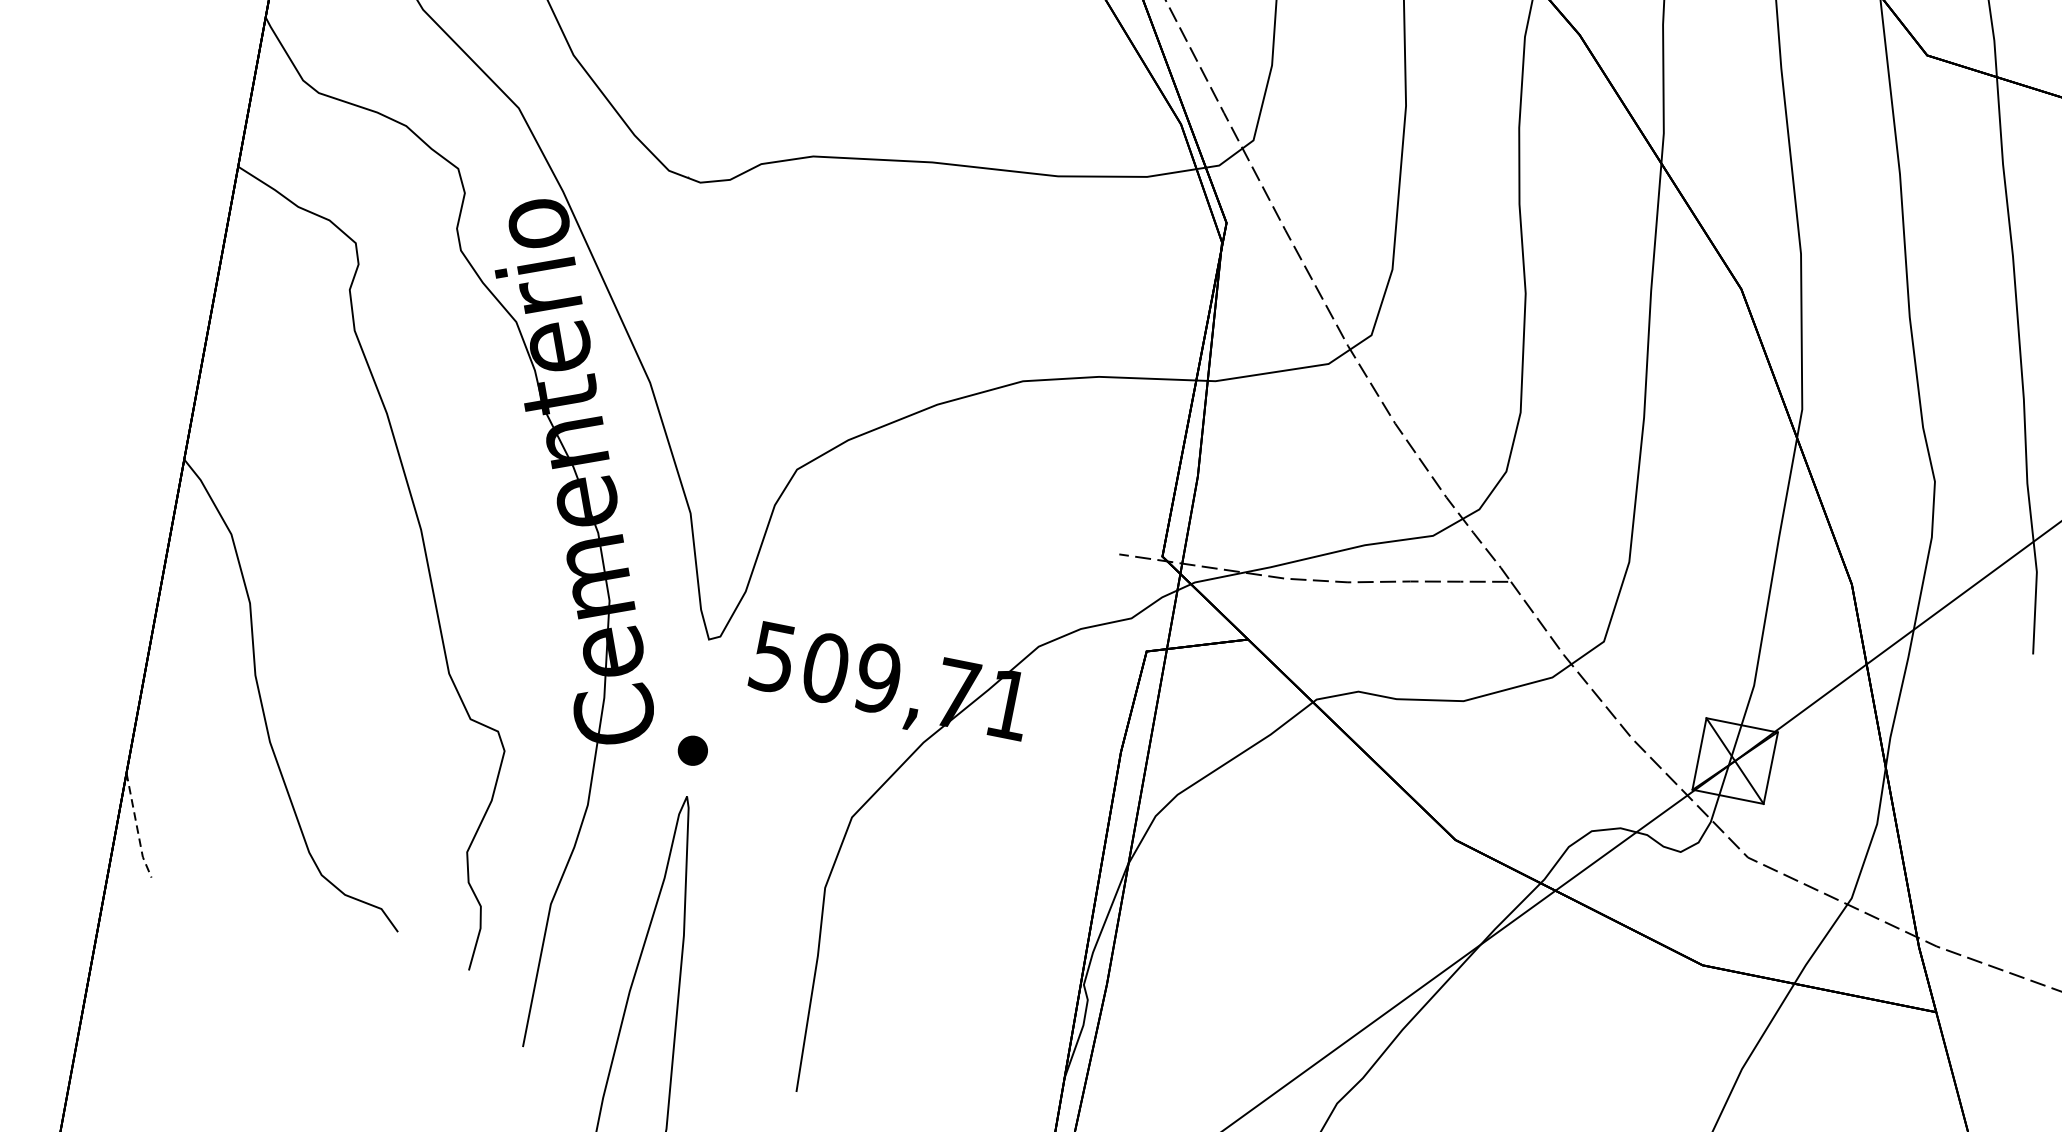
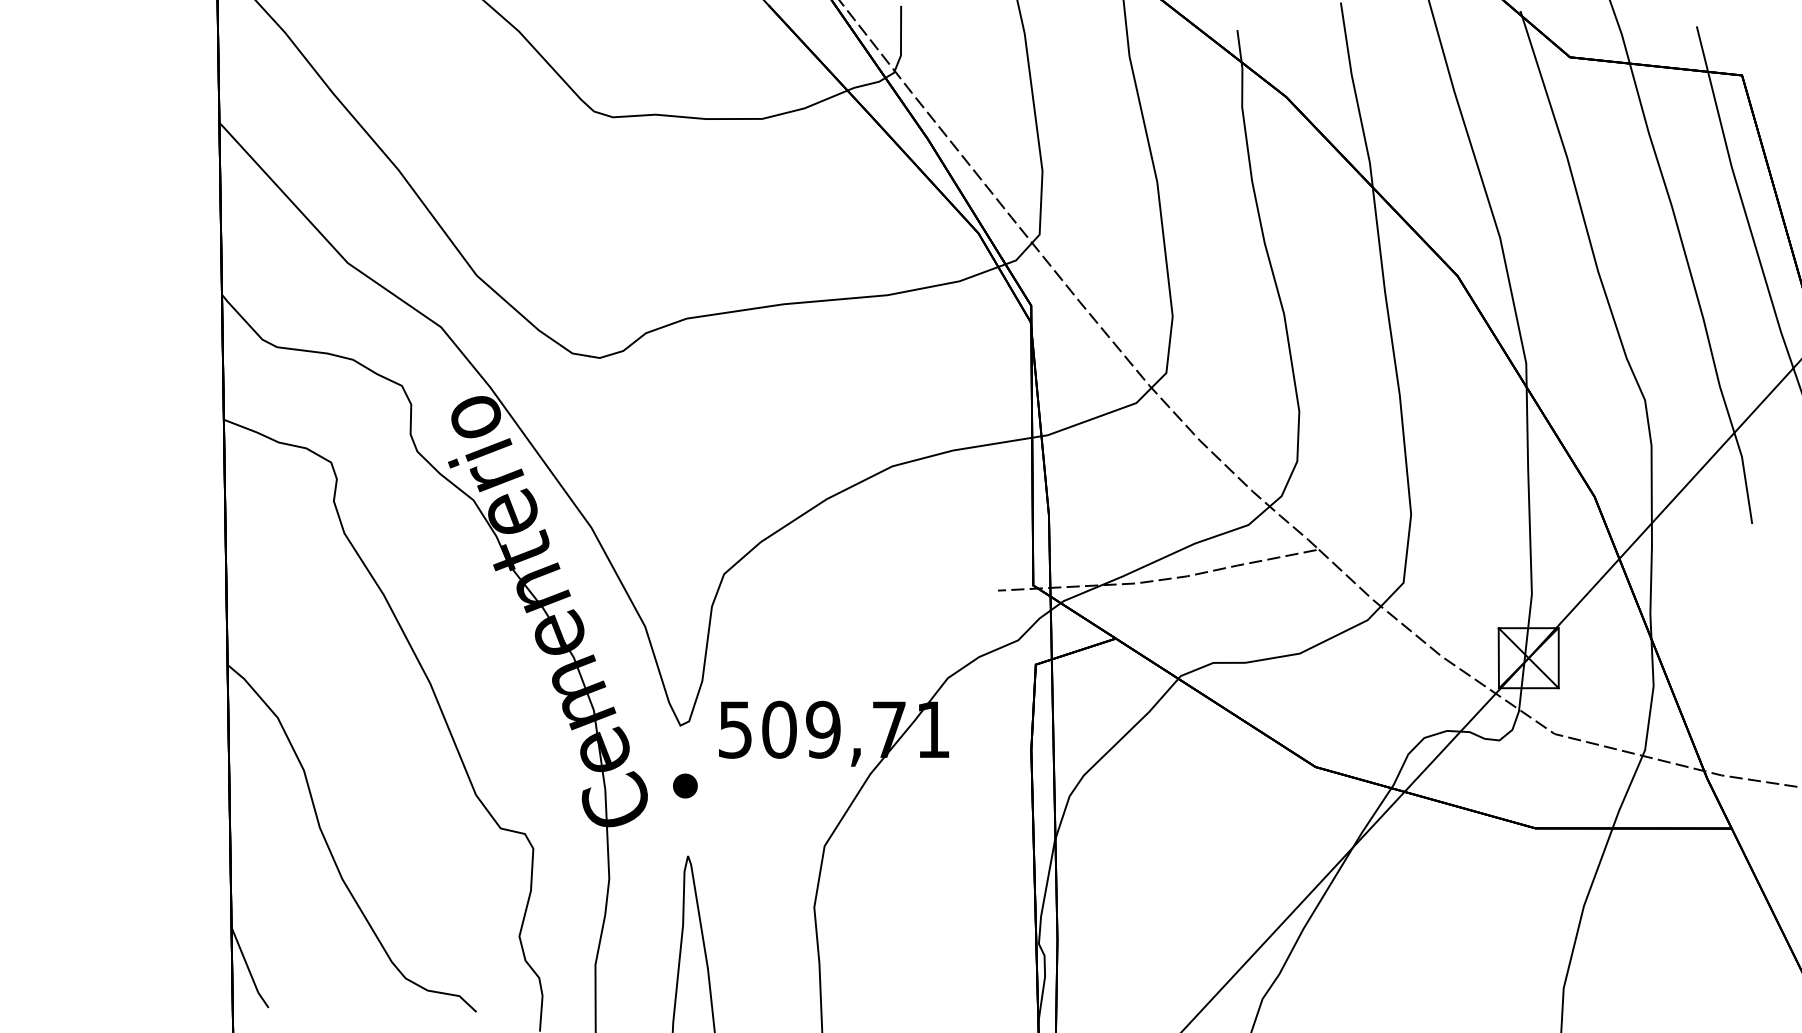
part: (693, 750) -> (685, 785), moved
line: (136, 827) -> (248, 969), dashed -> solid

